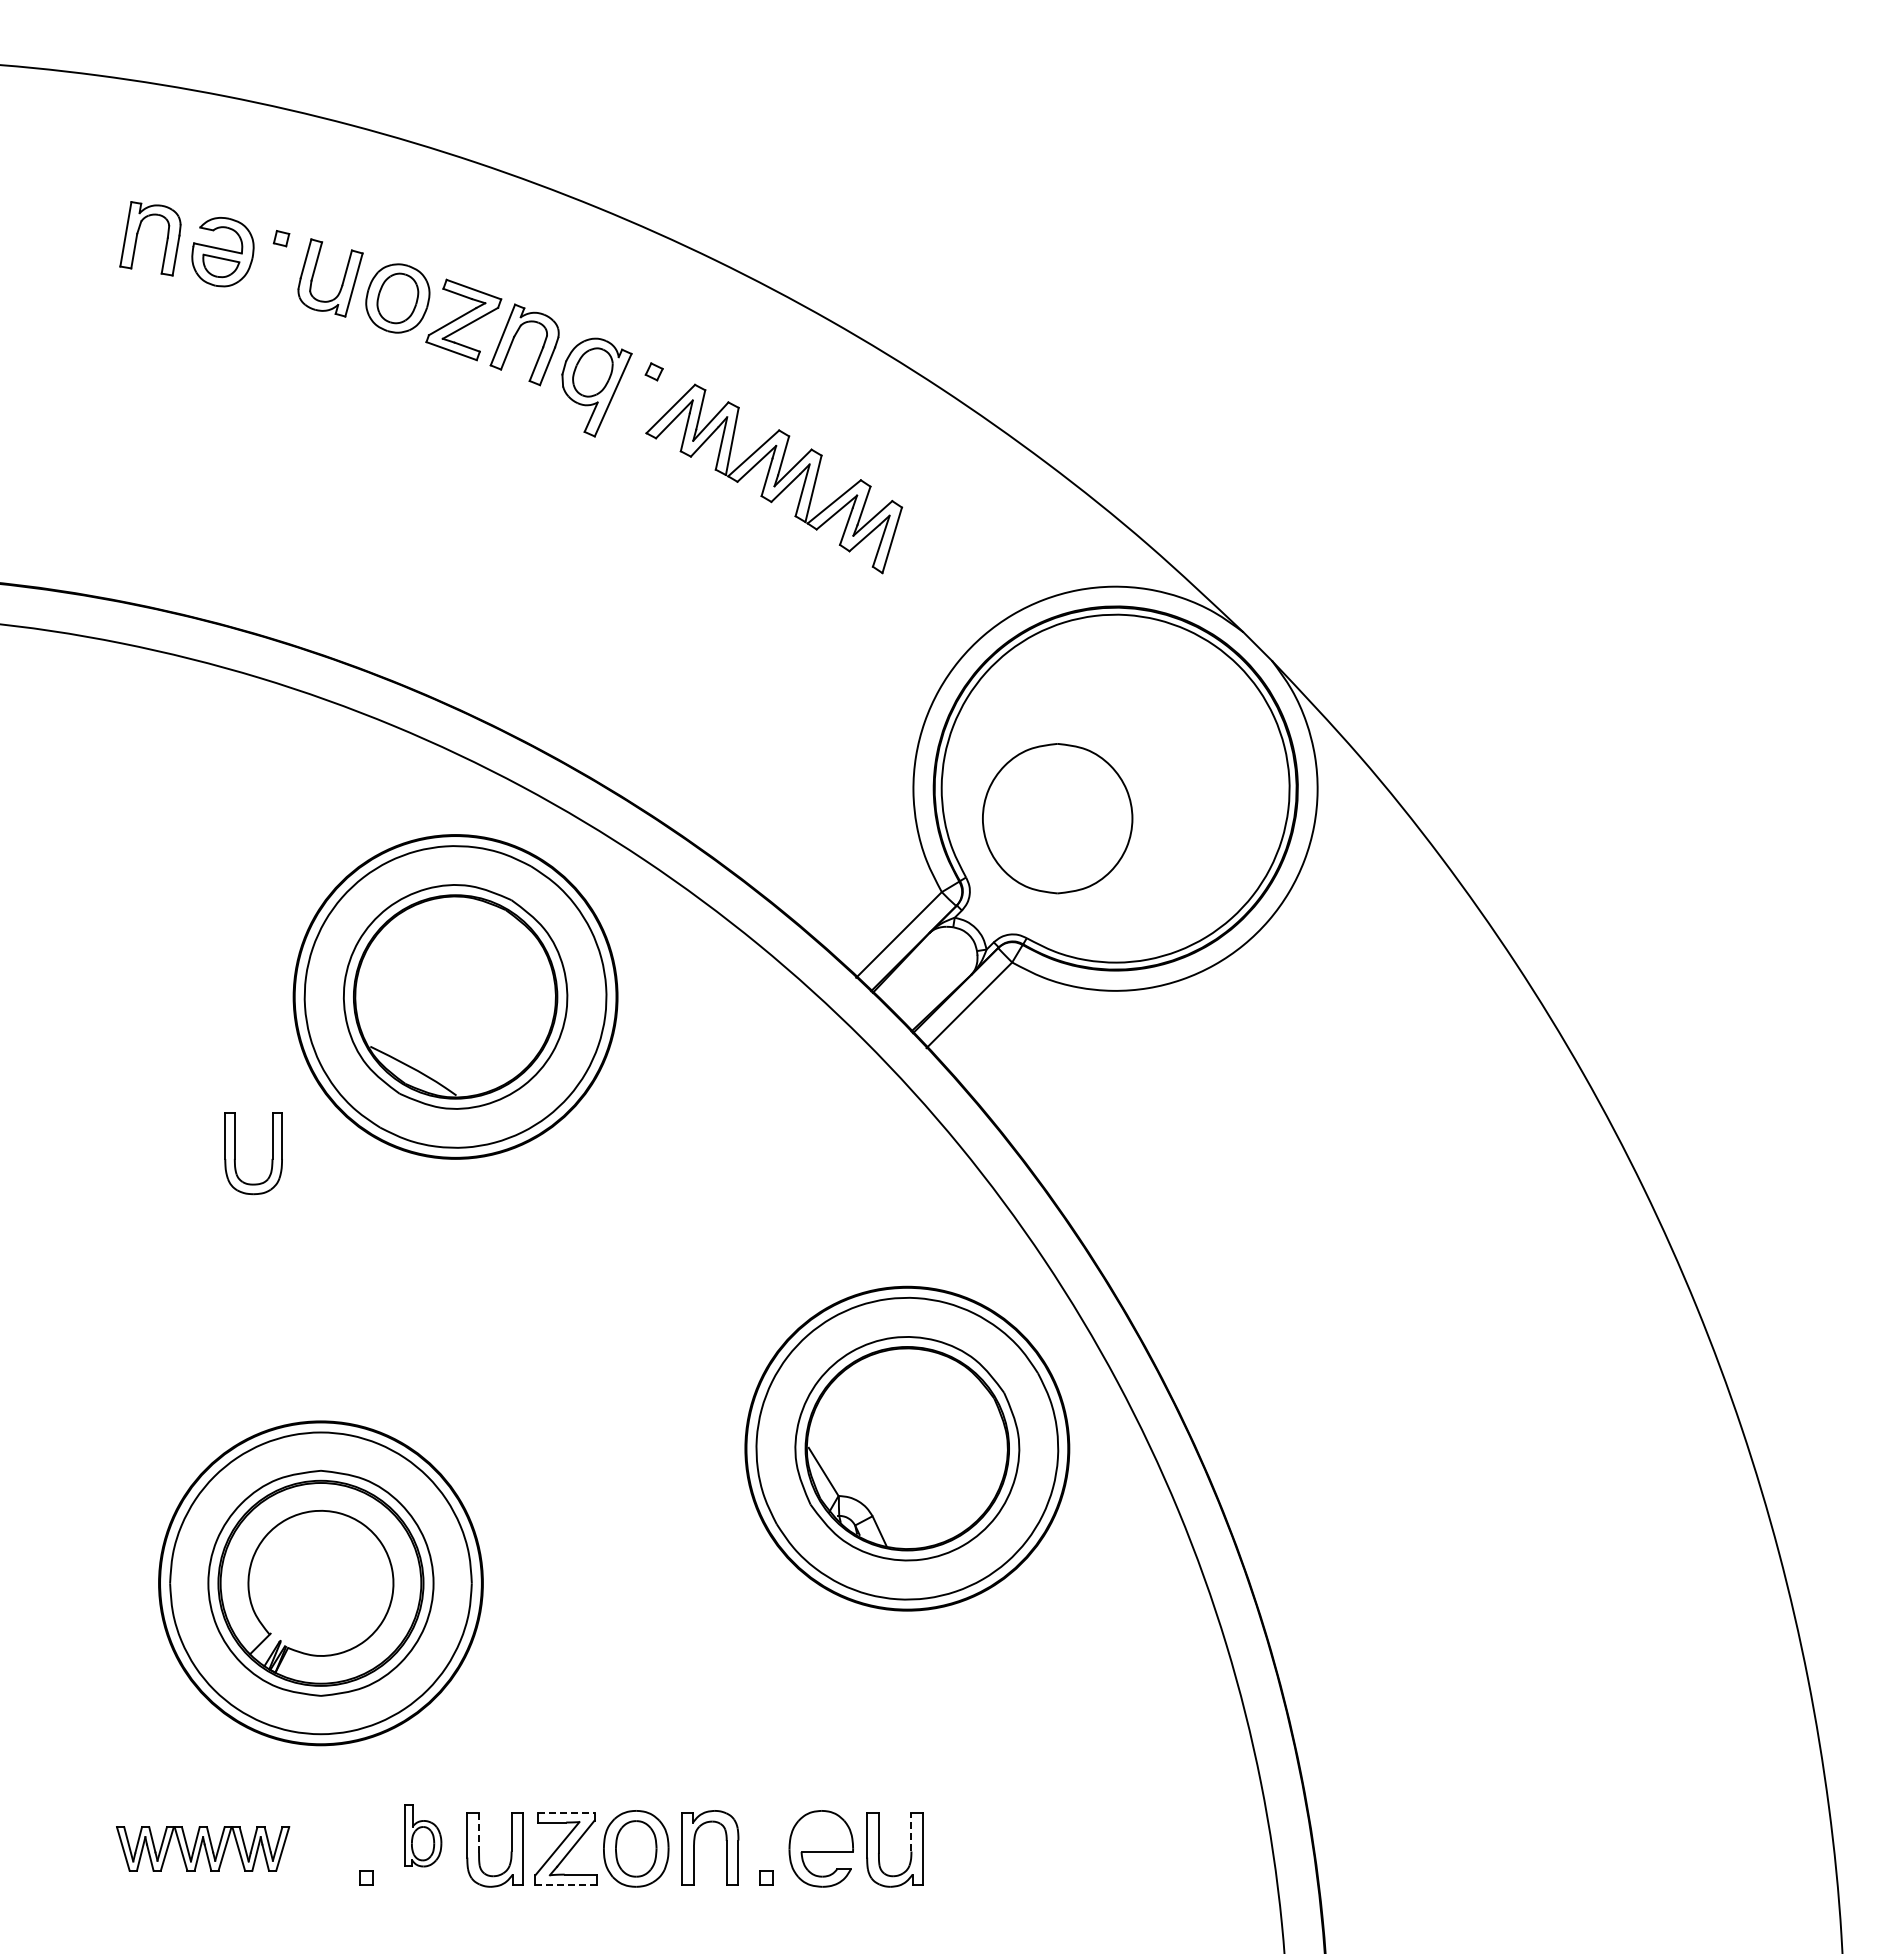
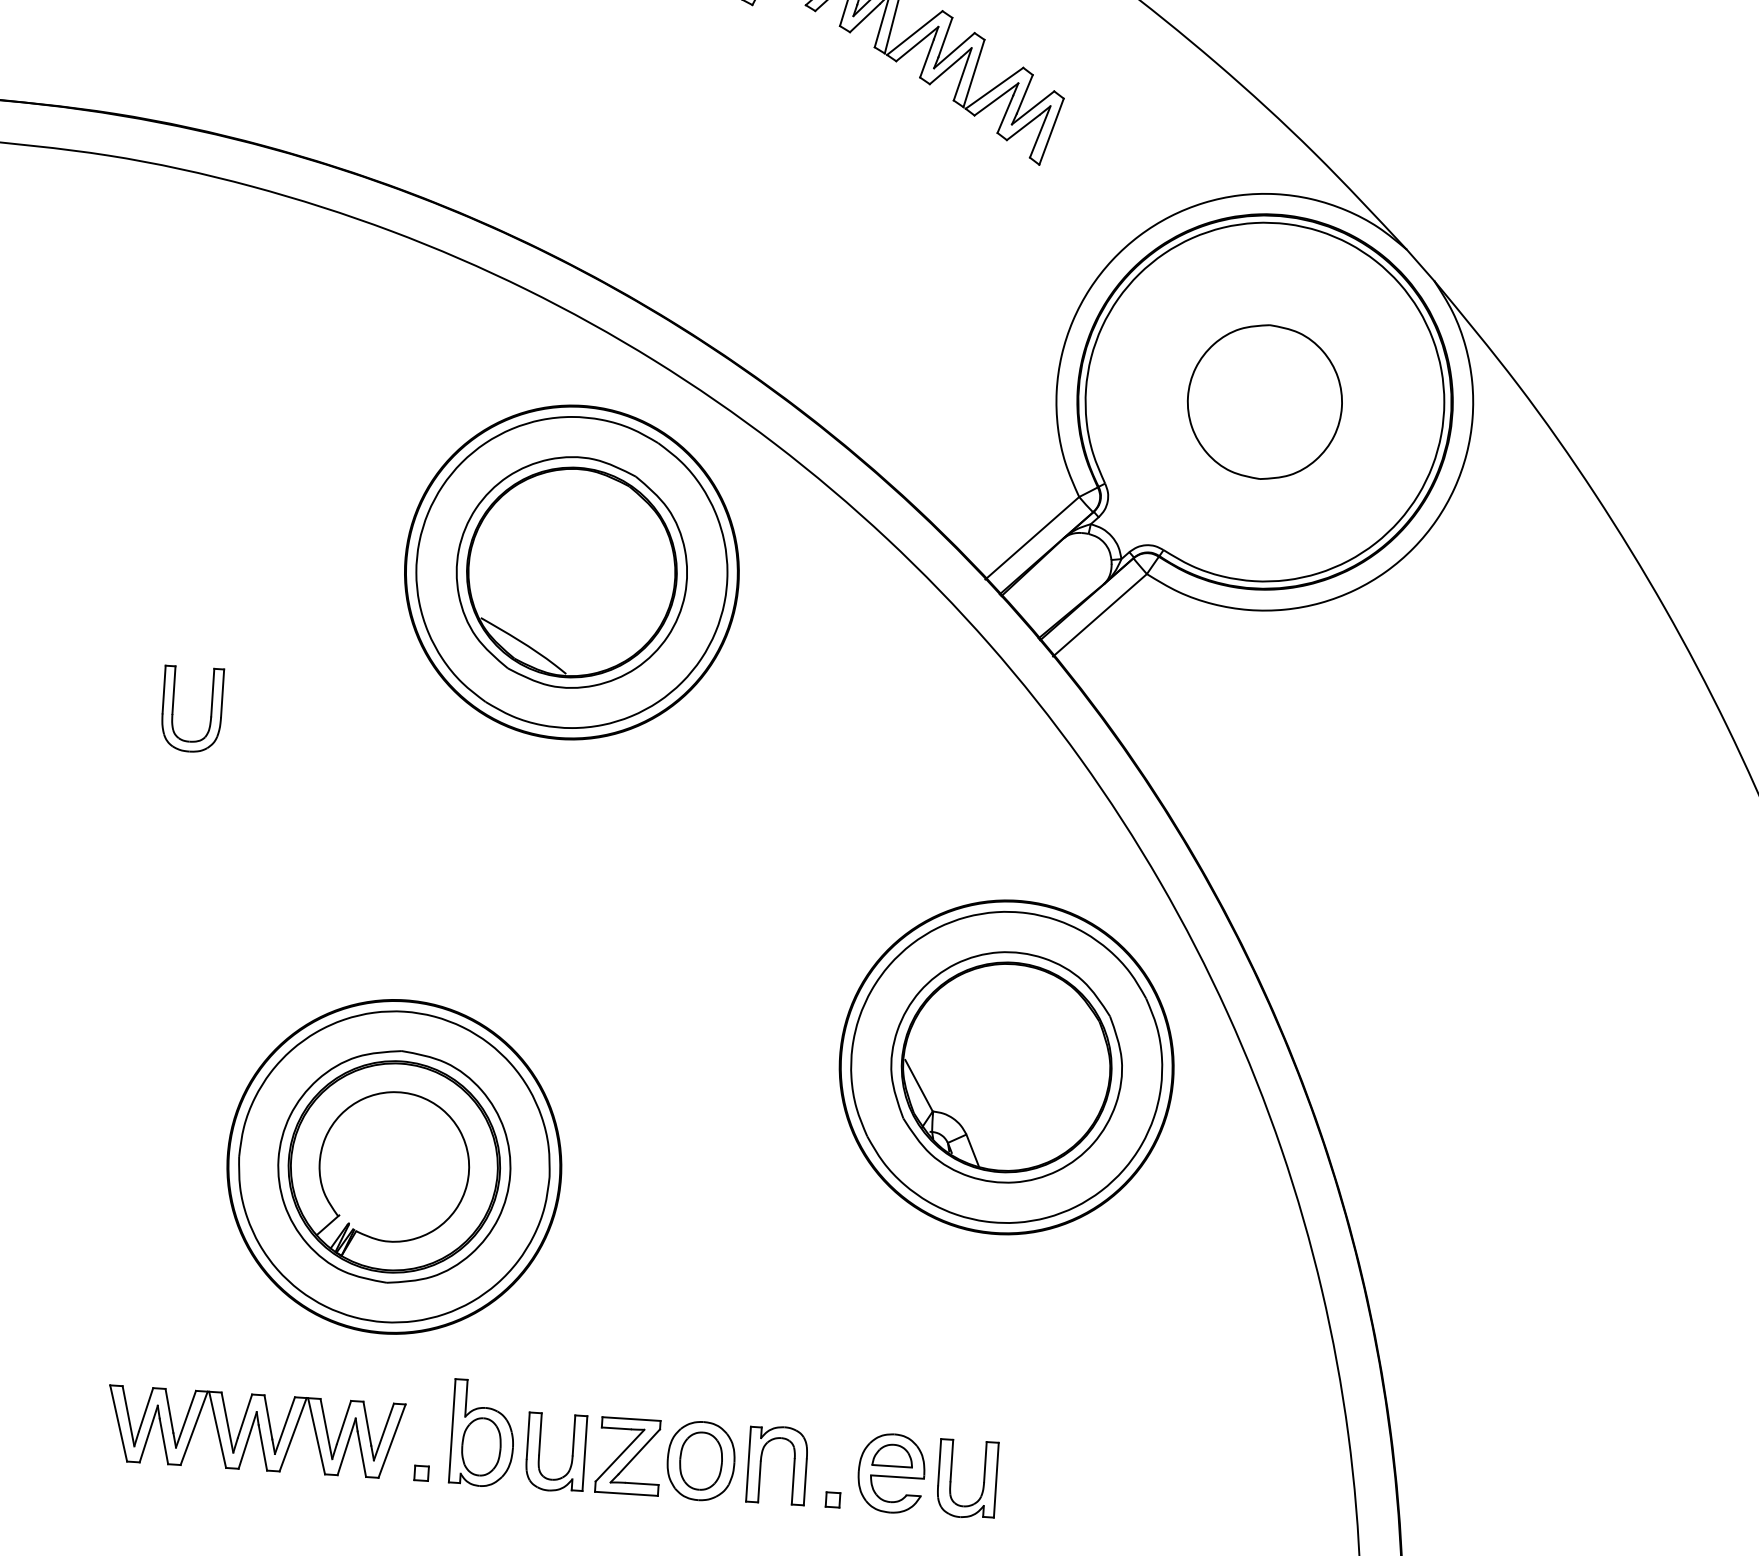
part: (1057, 818) -> (1264, 401), moved
part: (235, 1153) -> (173, 708), moved
line: (566, 1812) -> (631, 1419), dashed -> solid
part: (821, 1831) -> (892, 1455), added
line: (911, 1831) -> (985, 1461), dashed -> solid
line: (479, 1833) -> (540, 1434), dashed -> solid
part: (423, 1835) -> (483, 1433), size x1.67
part: (202, 1848) -> (254, 1431), size x1.67
line: (566, 1885) -> (626, 1494), dashed -> solid

